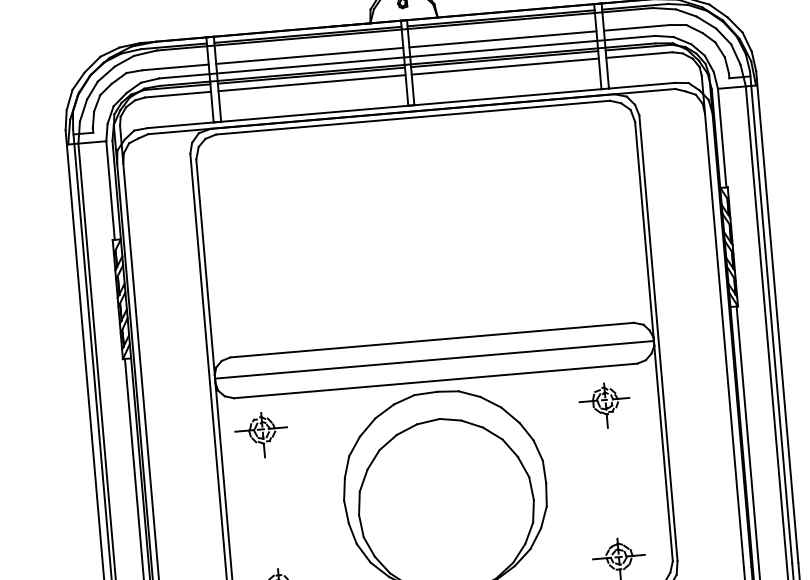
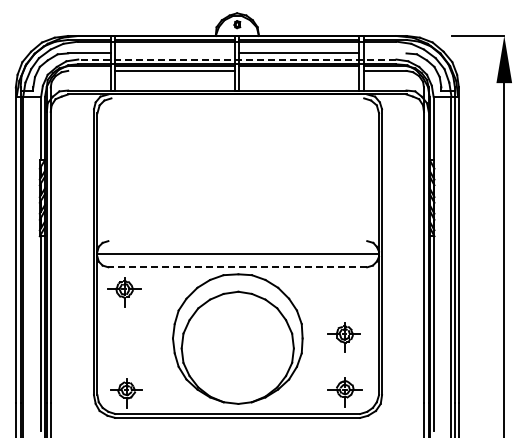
line: (637, 27) -> (385, 53), removed
line: (309, 56) -> (175, 53), removed
line: (405, 57) -> (236, 59), solid -> dashed
line: (505, 65) -> (299, 70), removed
line: (178, 94) -> (89, 70), removed
line: (412, 117) -> (237, 98), removed
line: (431, 340) -> (237, 241), removed
line: (435, 381) -> (237, 267), solid -> dashed
part: (603, 406) -> (343, 337), moved

